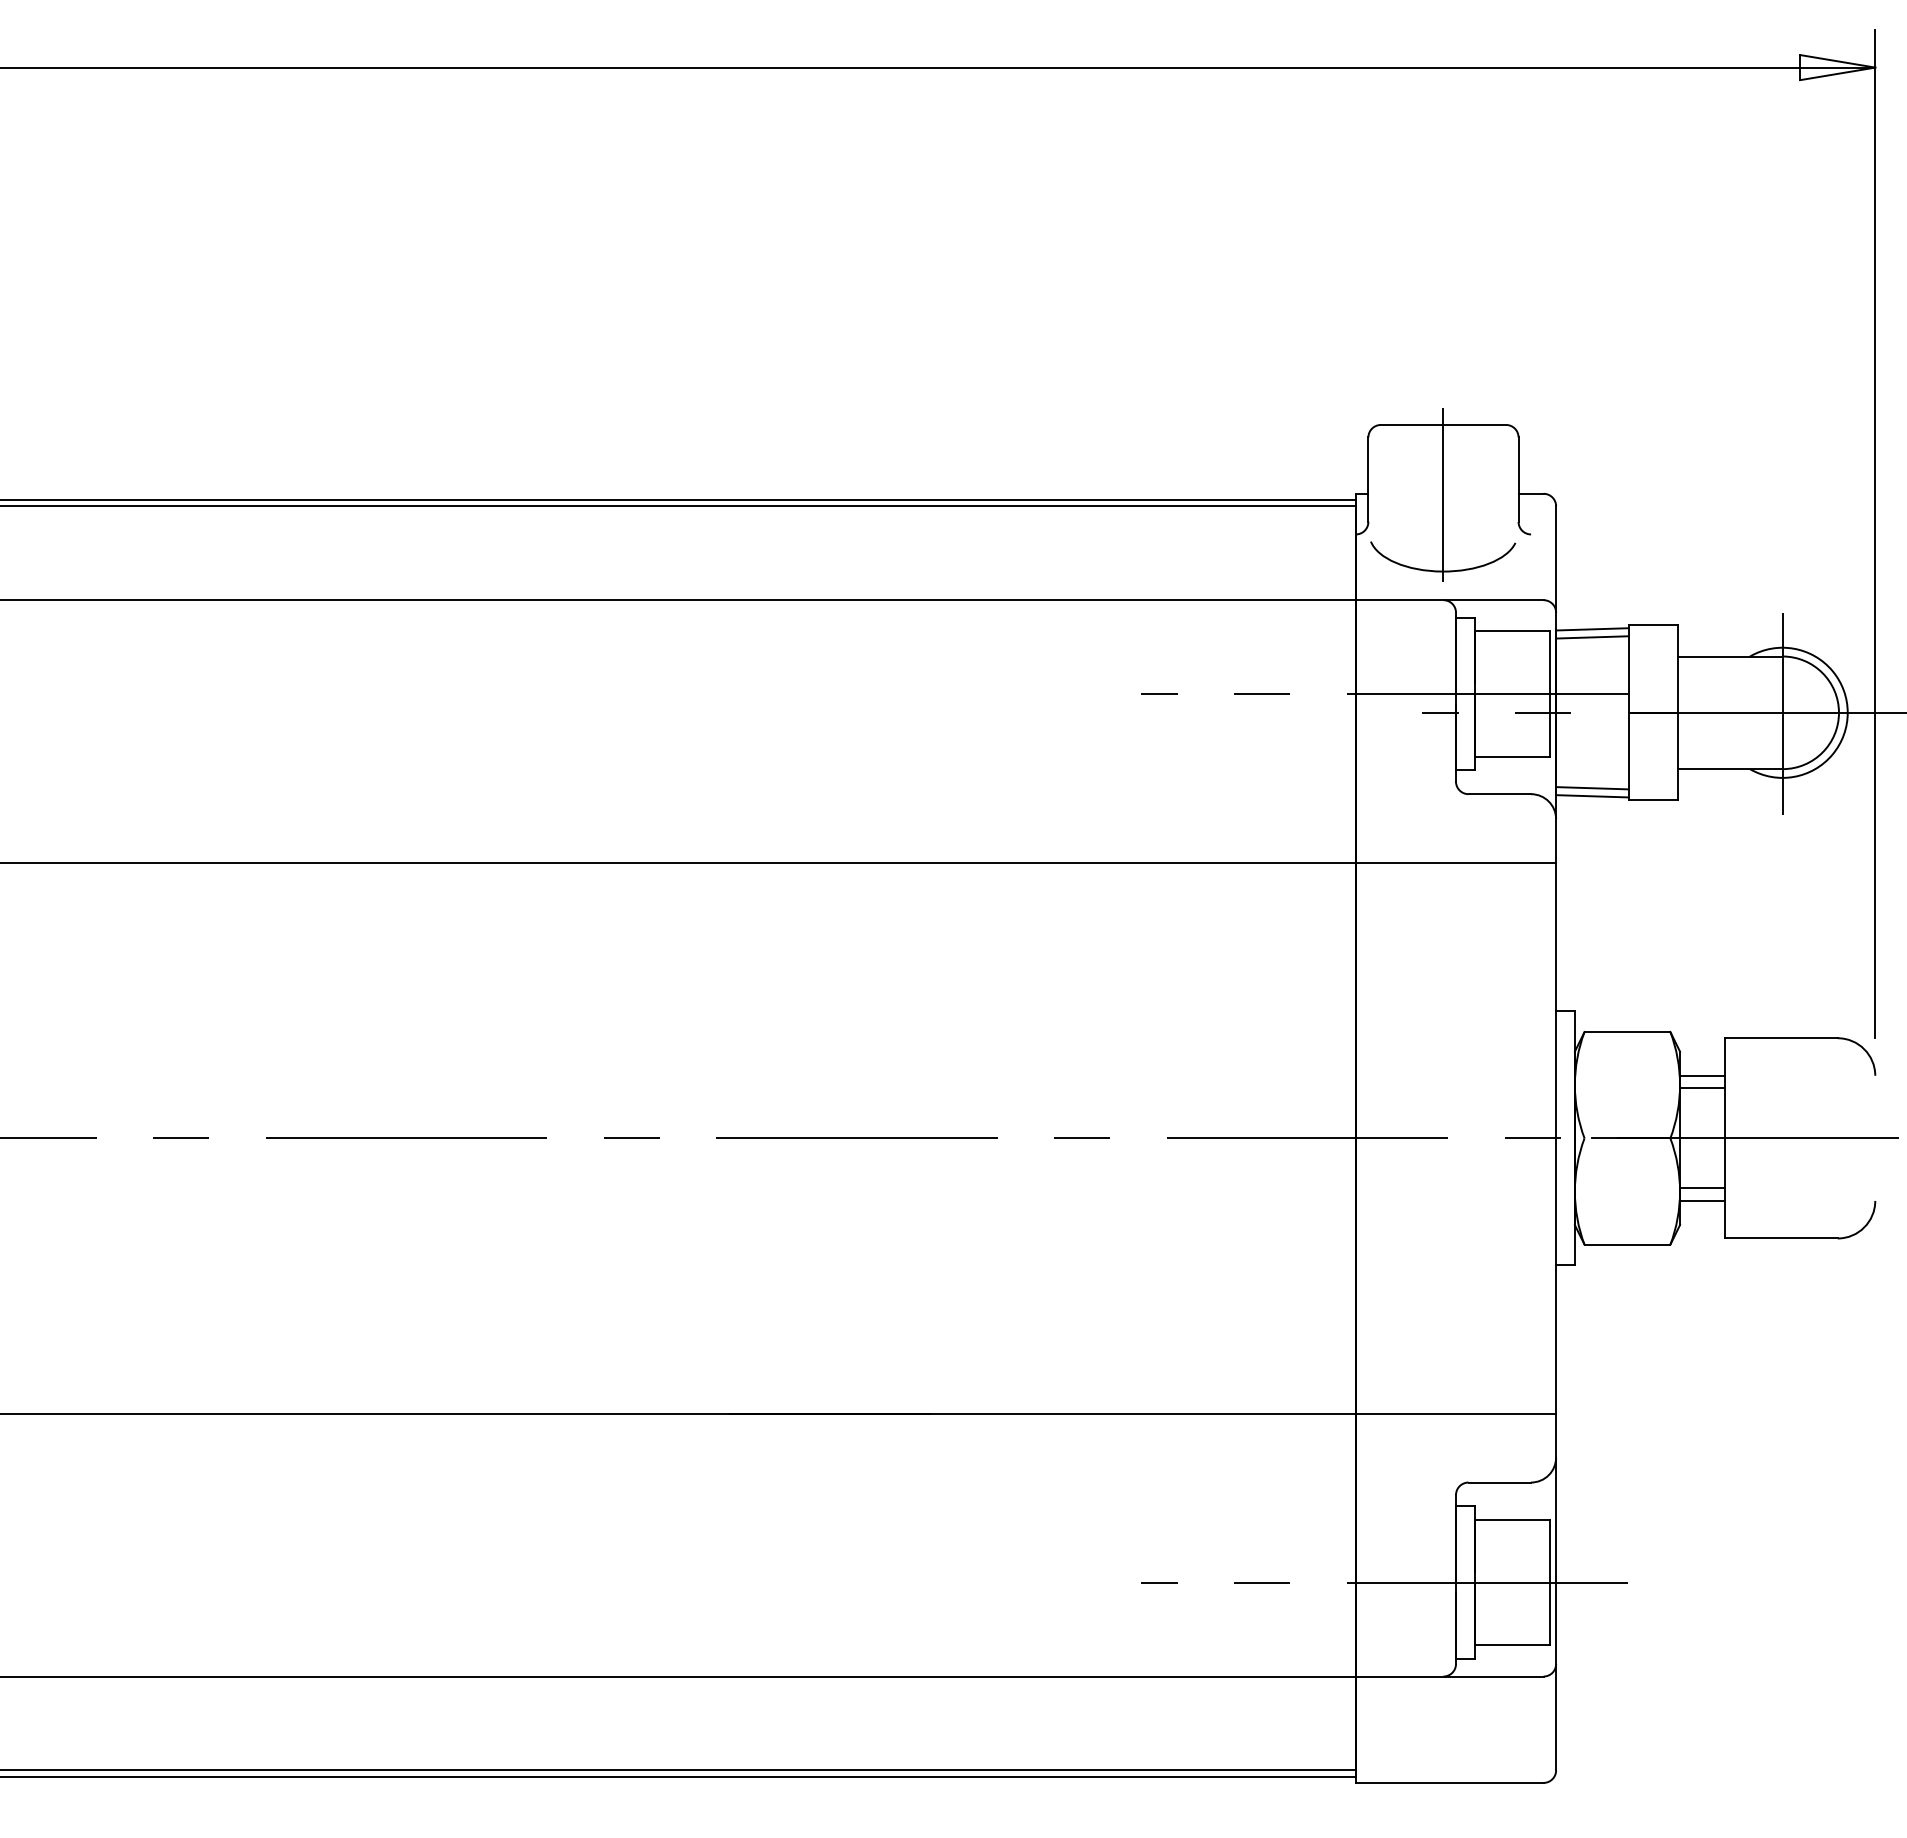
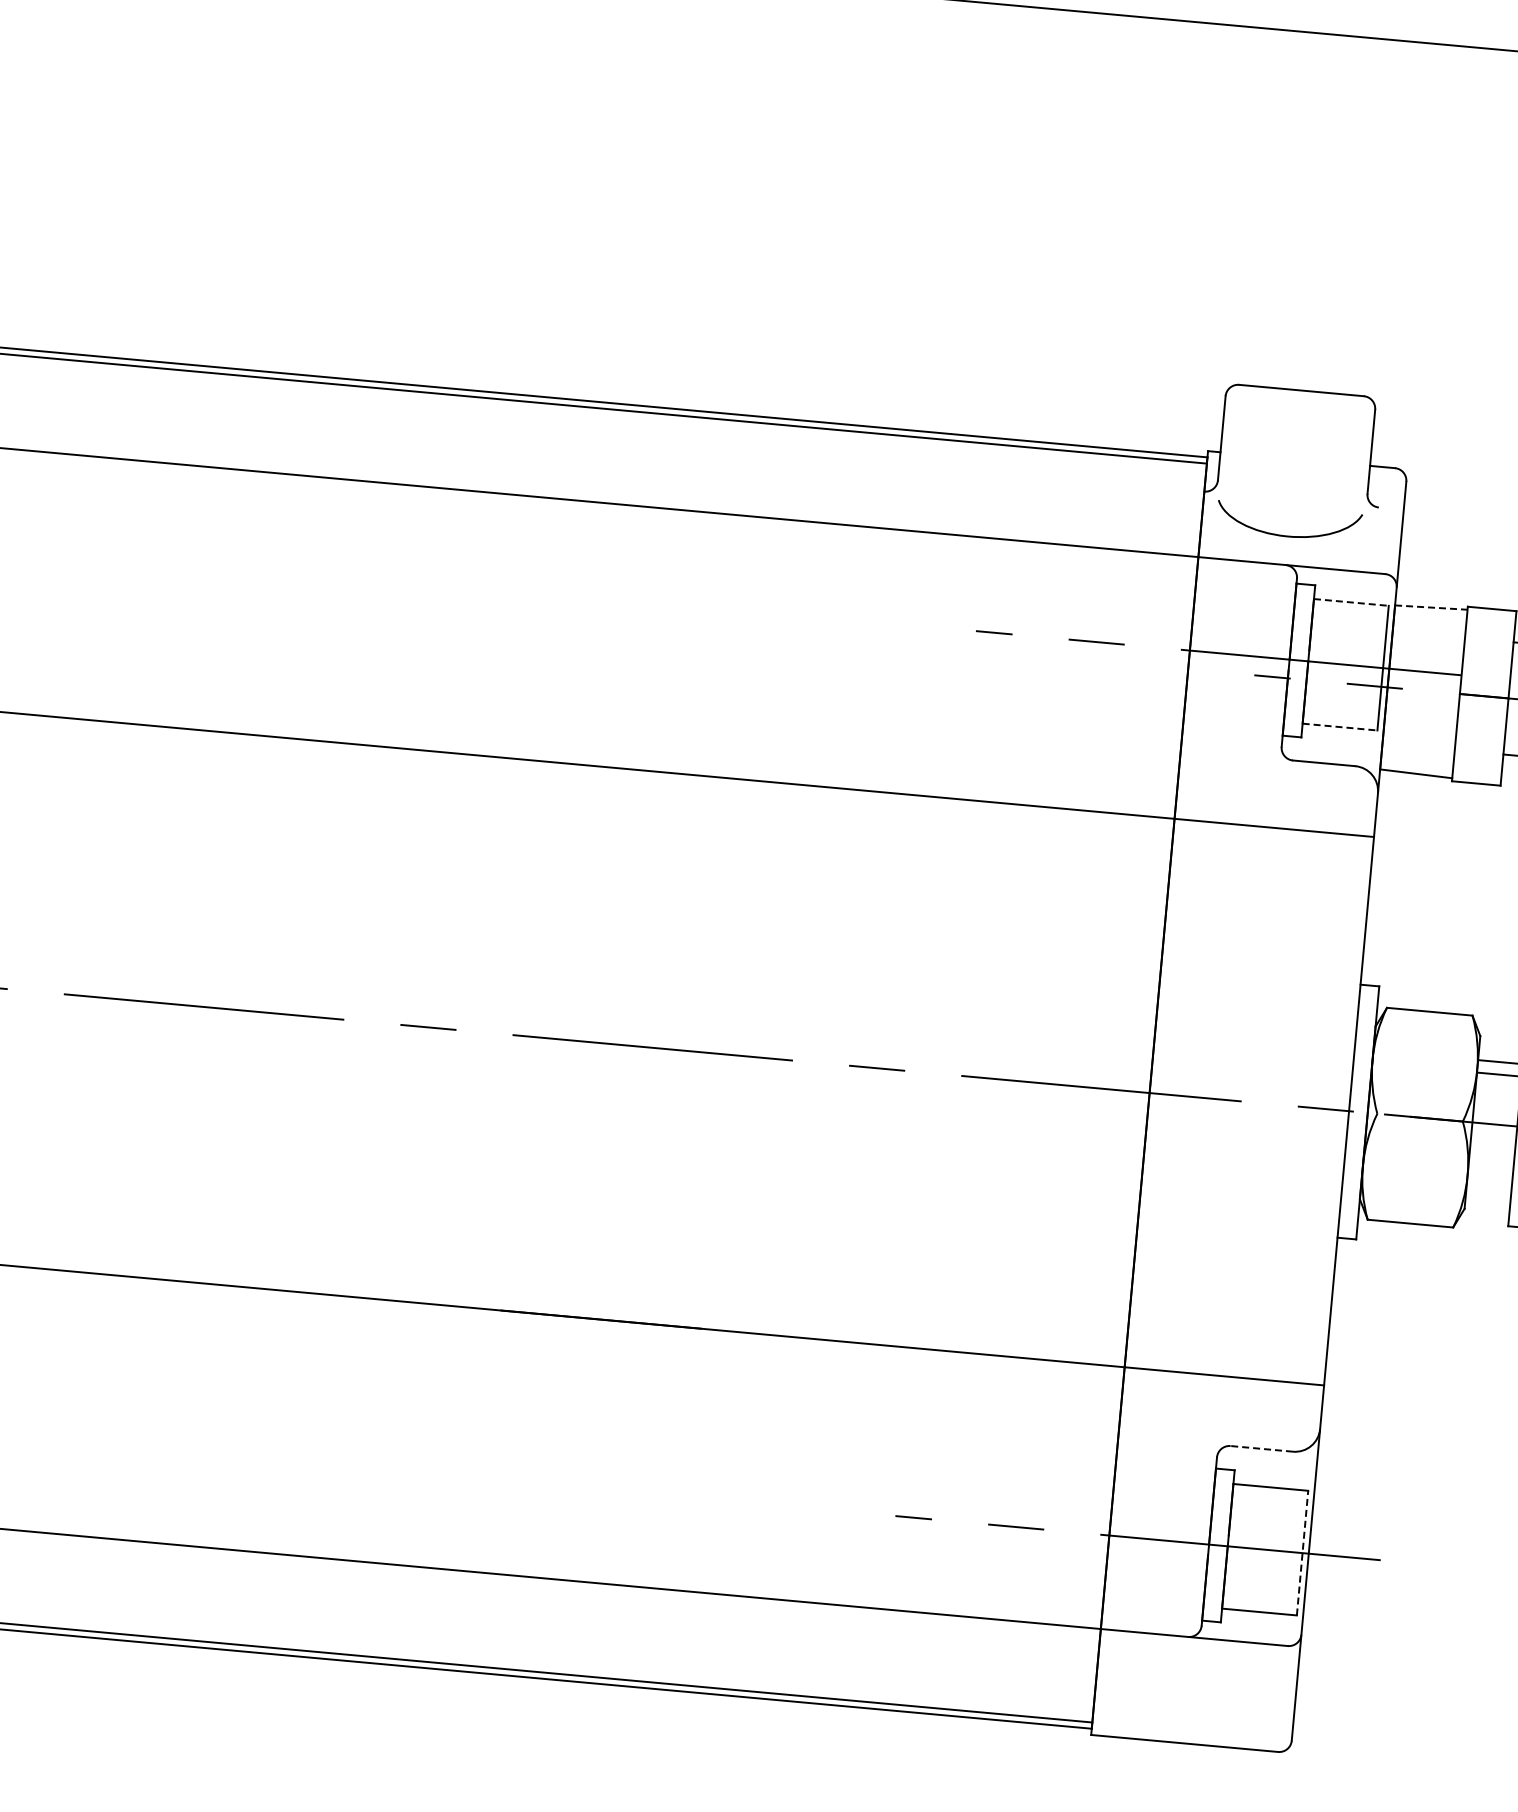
line: (1443, 494) -> (1295, 459), removed
line: (1592, 629) -> (1431, 607), solid -> dashed
line: (1512, 631) -> (1351, 602), solid -> dashed
line: (1592, 637) -> (1430, 615), removed
line: (1512, 756) -> (1340, 726), solid -> dashed
line: (1592, 788) -> (1416, 766), removed
line: (1702, 1188) -> (1490, 1174), removed
line: (1702, 1200) -> (1489, 1186), removed
line: (1499, 1482) -> (1261, 1448), solid -> dashed
line: (1549, 1582) -> (1302, 1552), solid -> dashed

